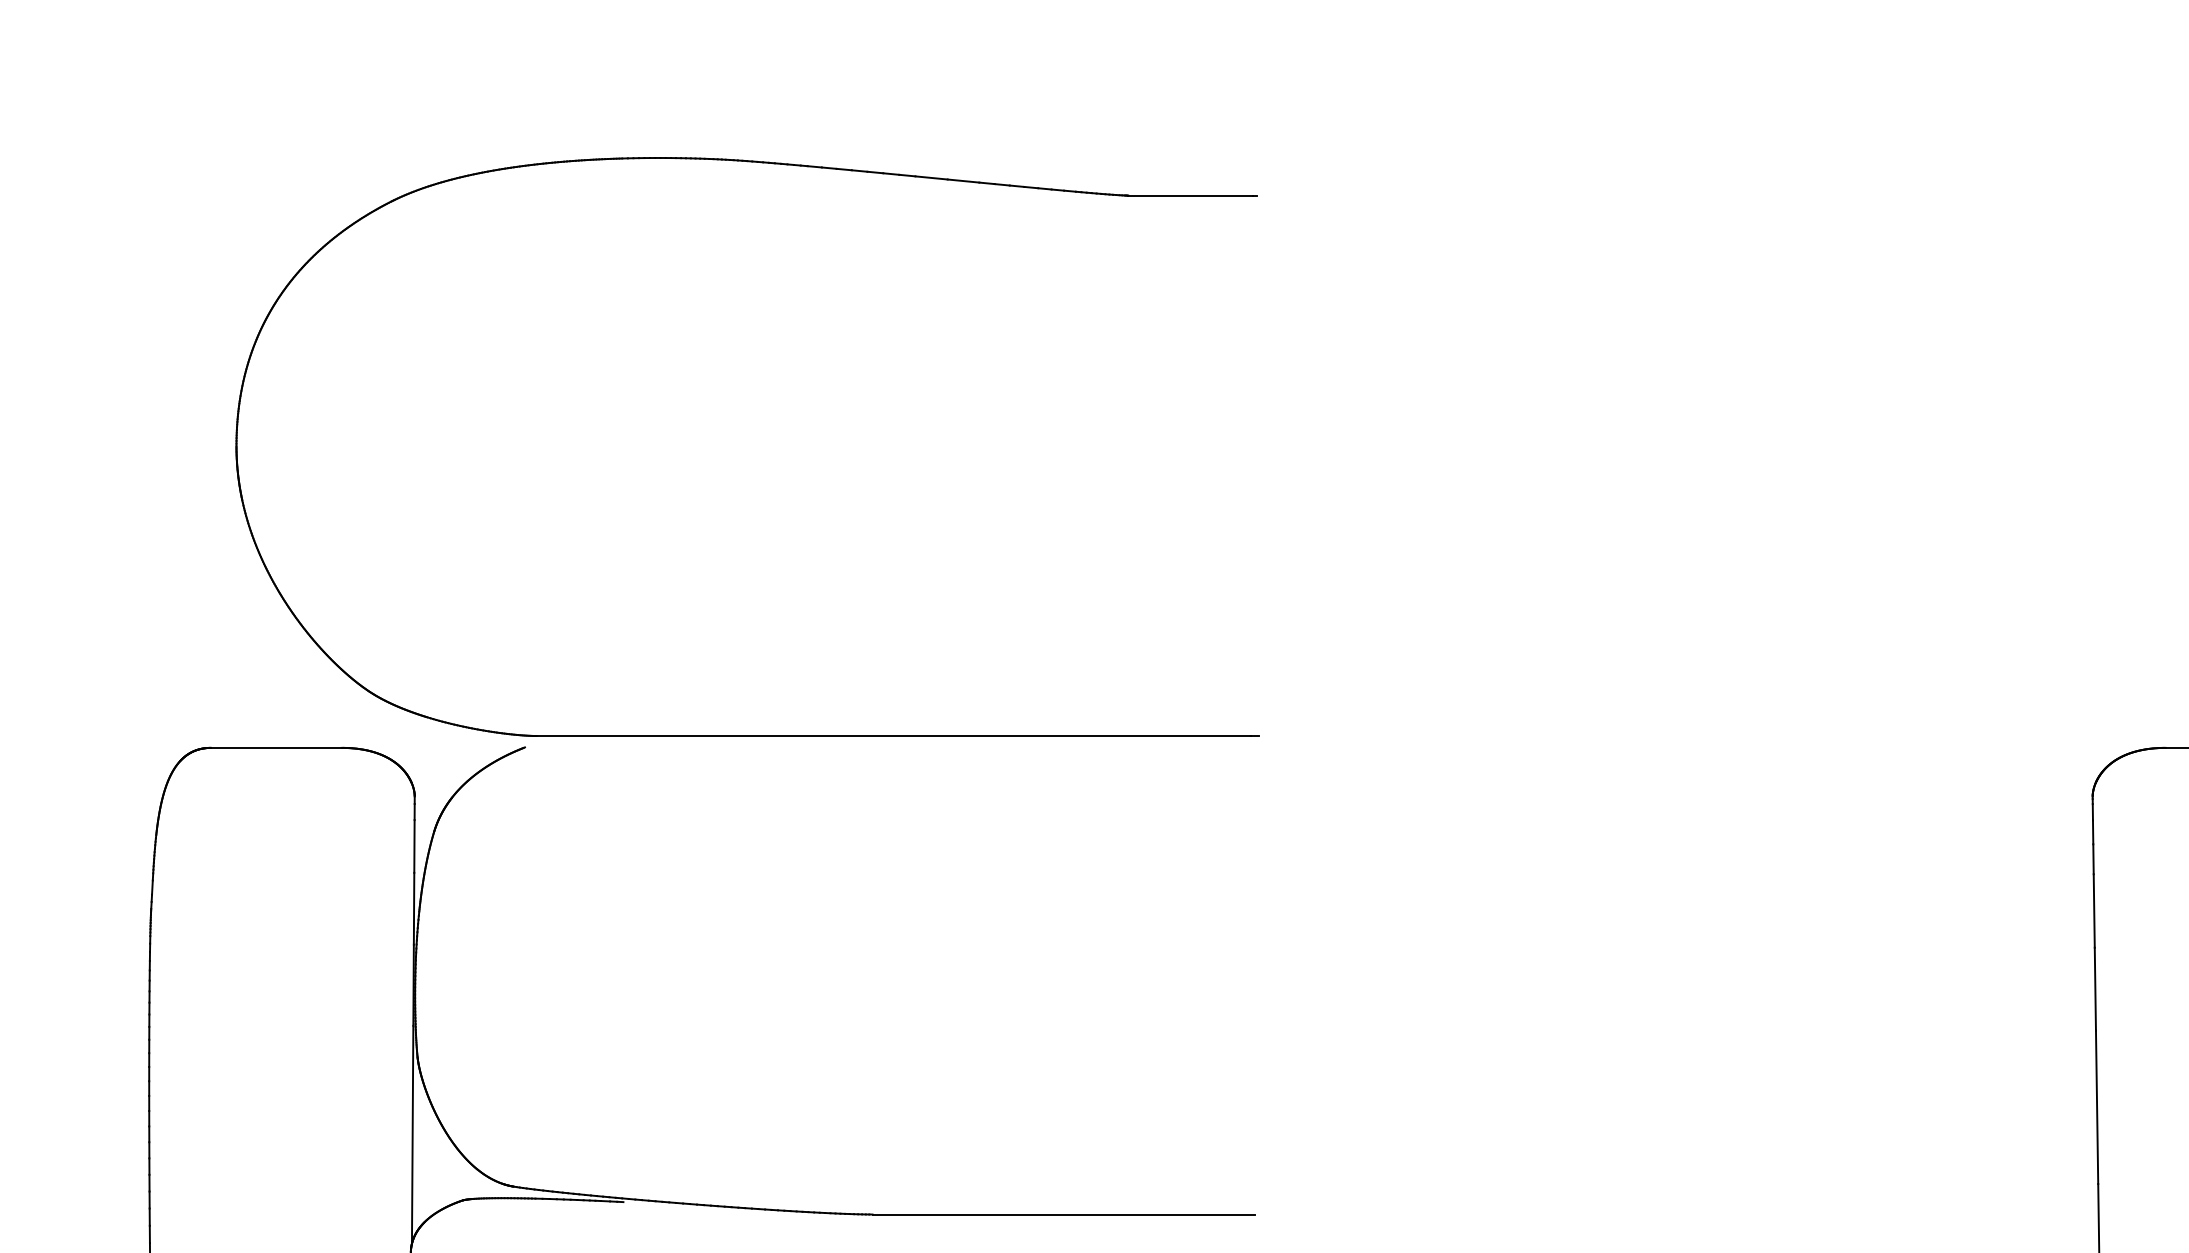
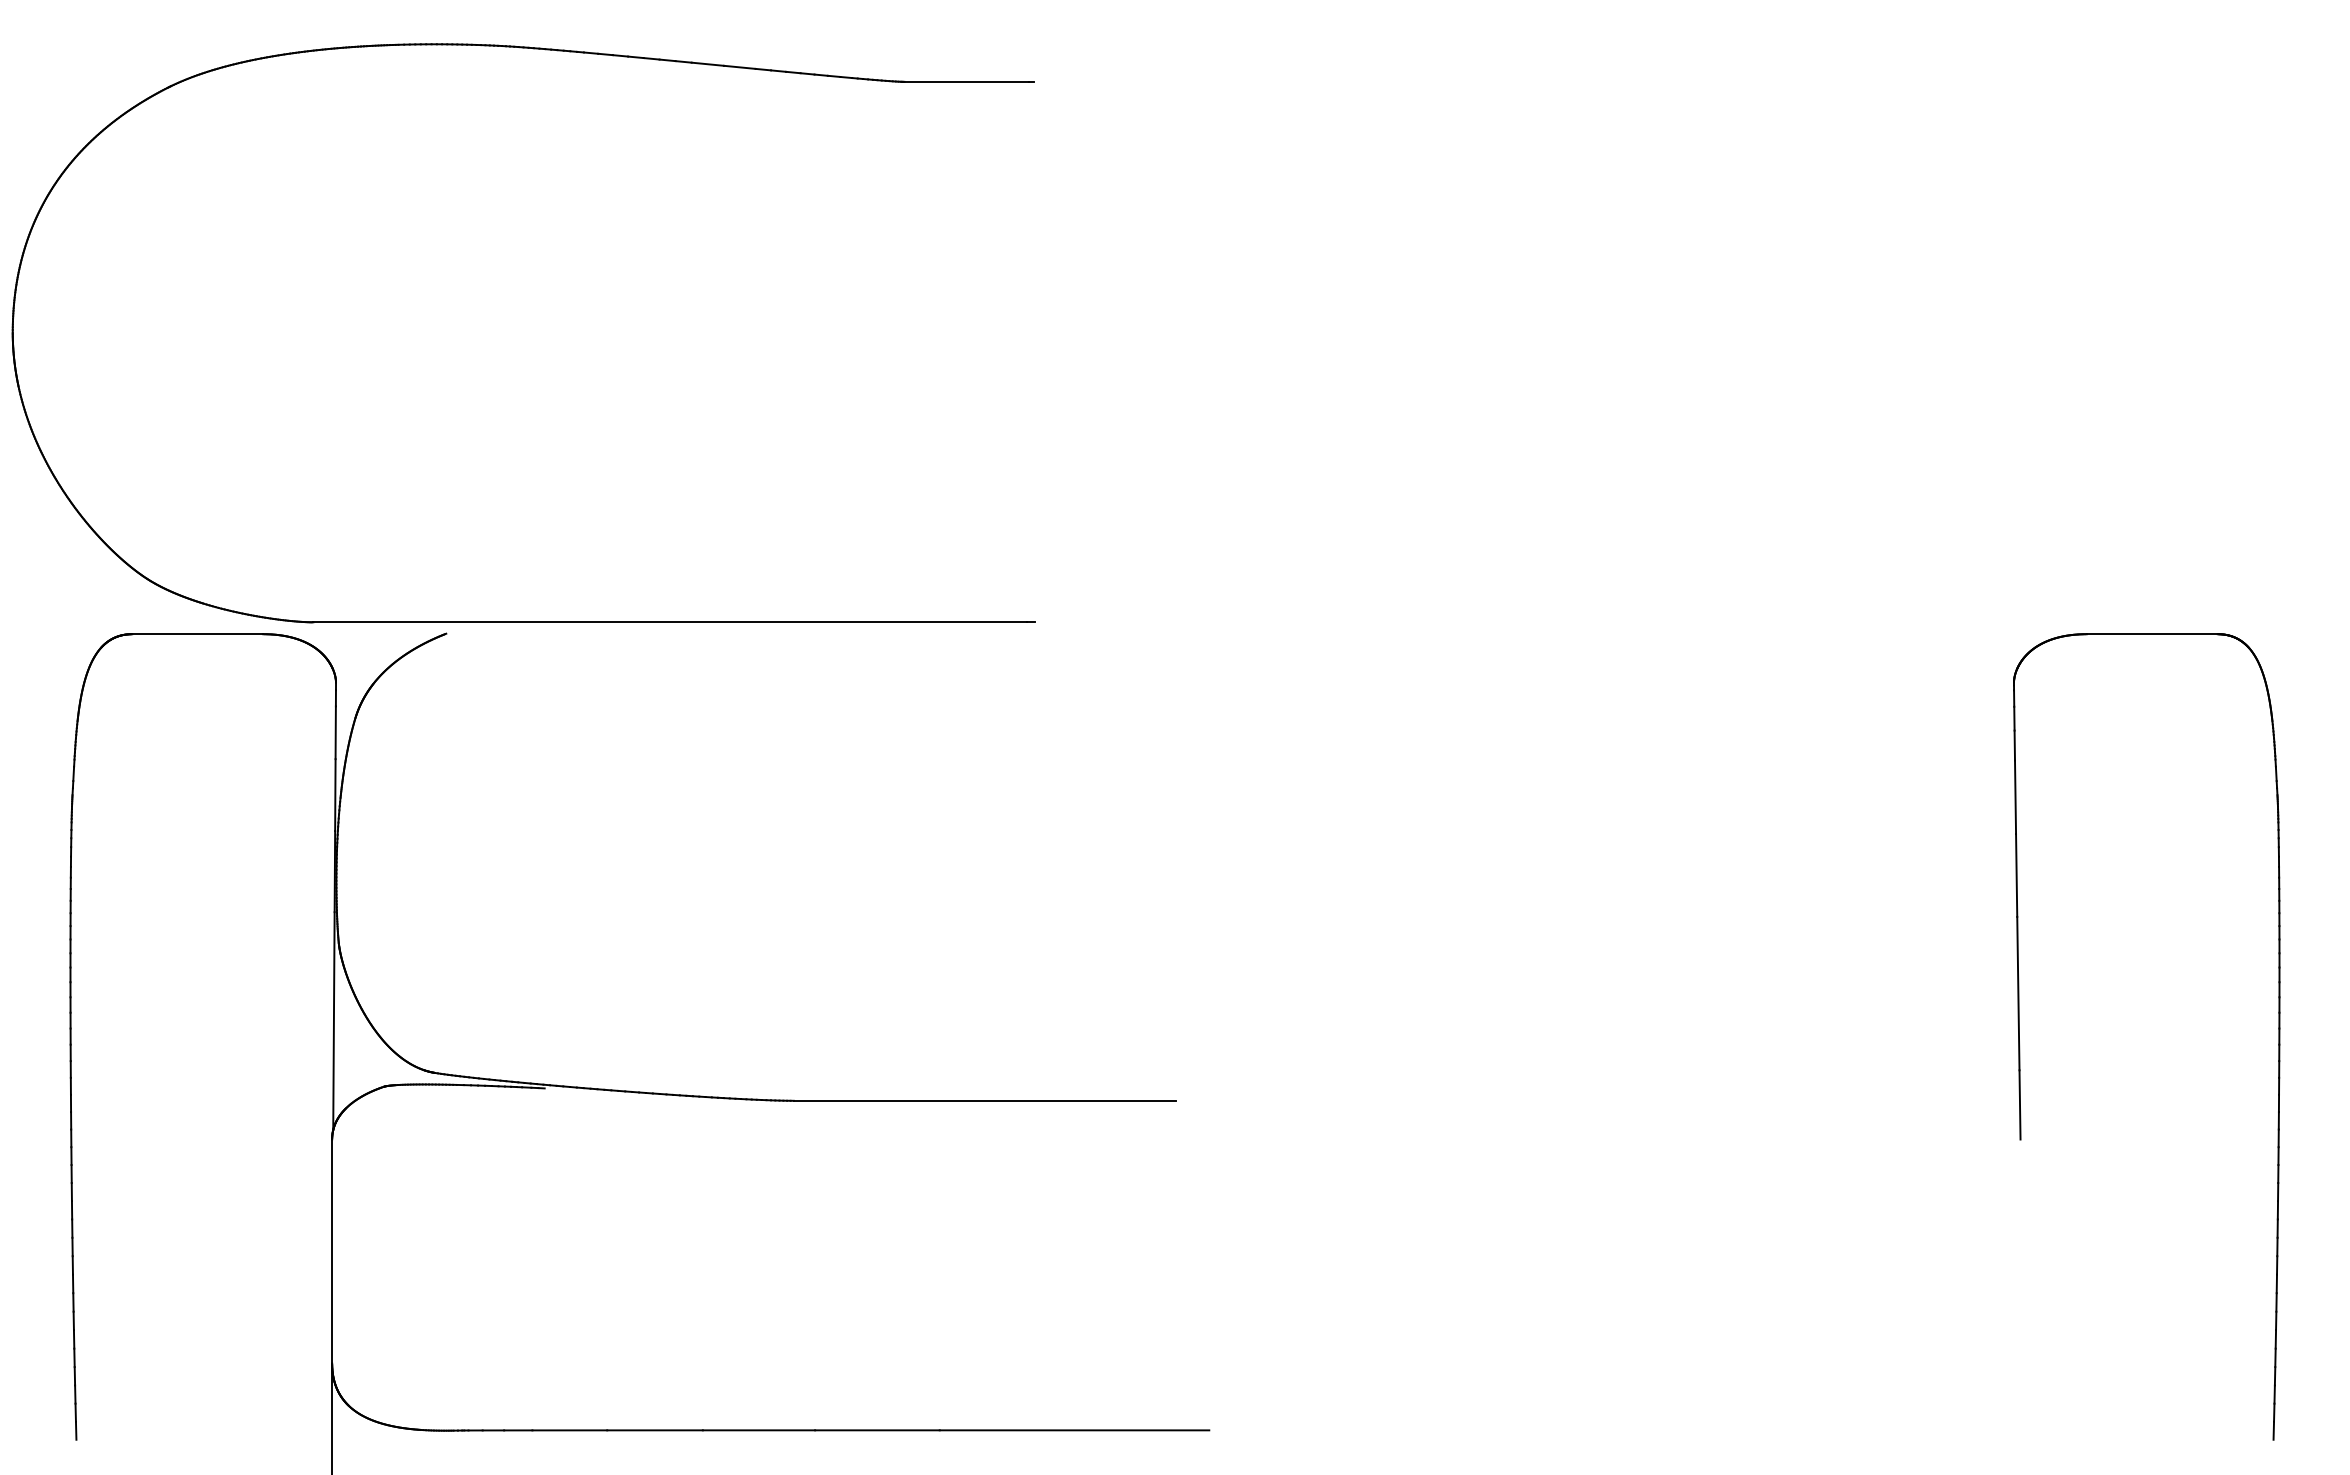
part: (769, 164) -> (545, 50), moved

